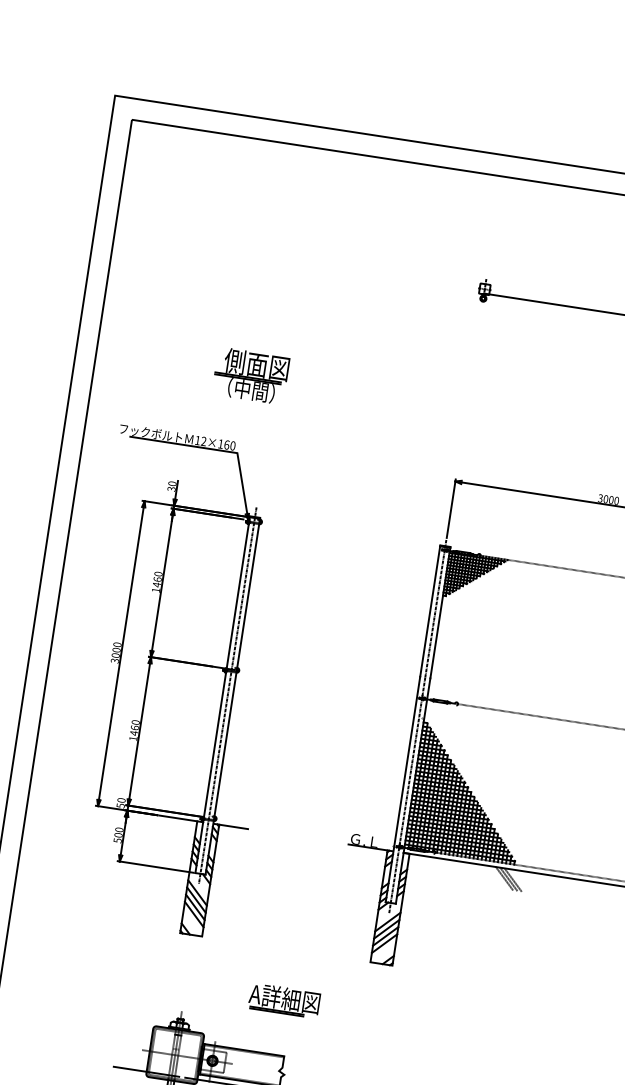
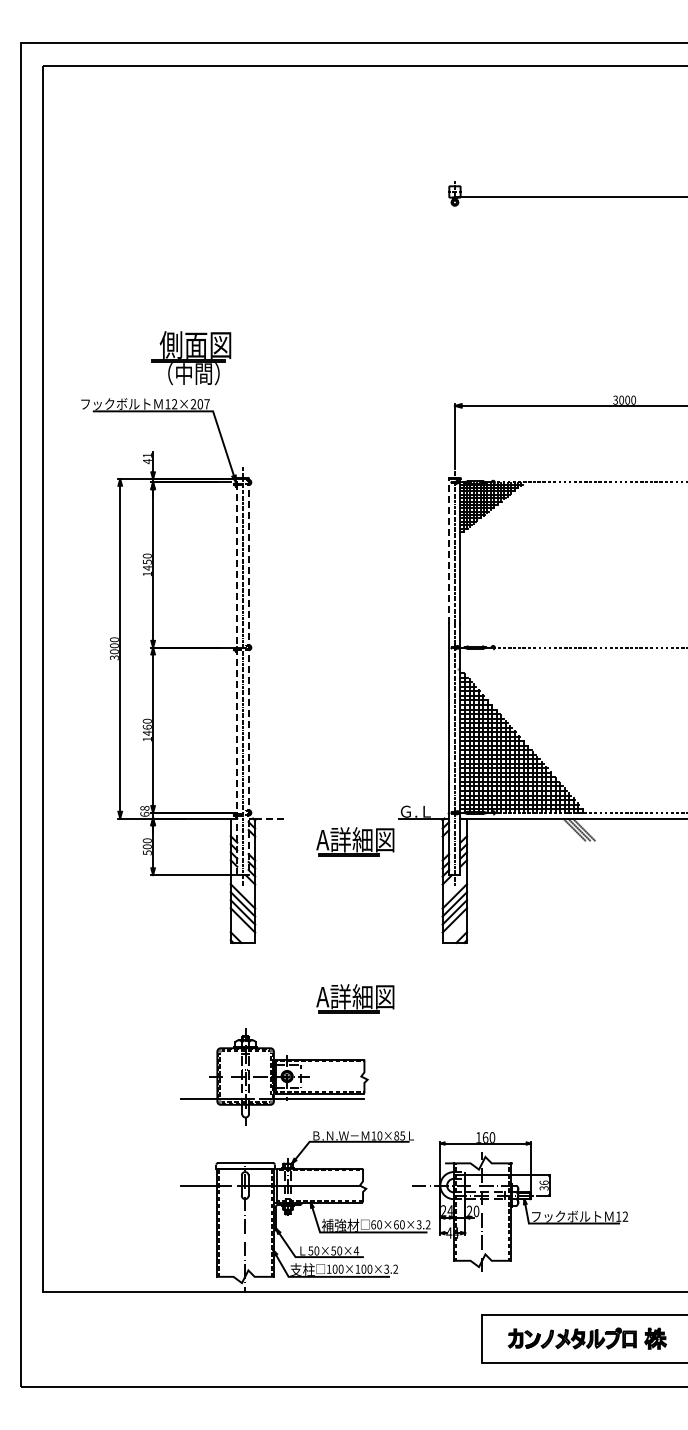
part: (251, 376) -> (191, 358), moved
text: (226, 445) -> (199, 404), 12×160 -> 12×207
text: (171, 486) -> (146, 458), 30 -> 41
text: (156, 578) -> (146, 561), 1460 -> 1450
line: (430, 611) -> (449, 551), solid -> dashed
line: (222, 694) -> (237, 676), solid -> dashed
line: (232, 697) -> (248, 677), solid -> dashed
text: (120, 803) -> (144, 811), 50 -> 68
line: (233, 826) -> (271, 818), solid -> dashed
part: (306, 859) -> (355, 841), added

